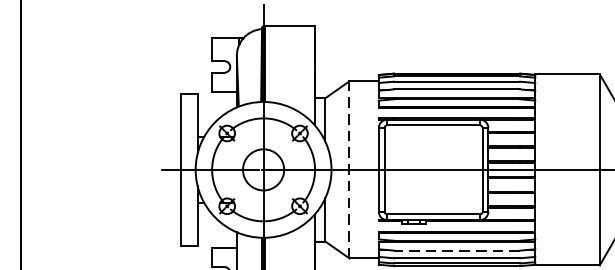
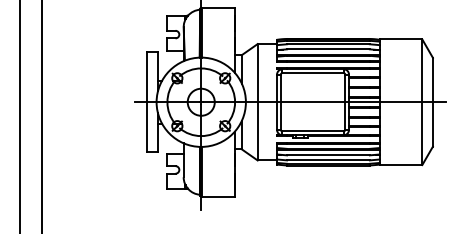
line: (349, 168) -> (257, 101), dashed -> solid
line: (455, 250) -> (327, 155), dashed -> solid

